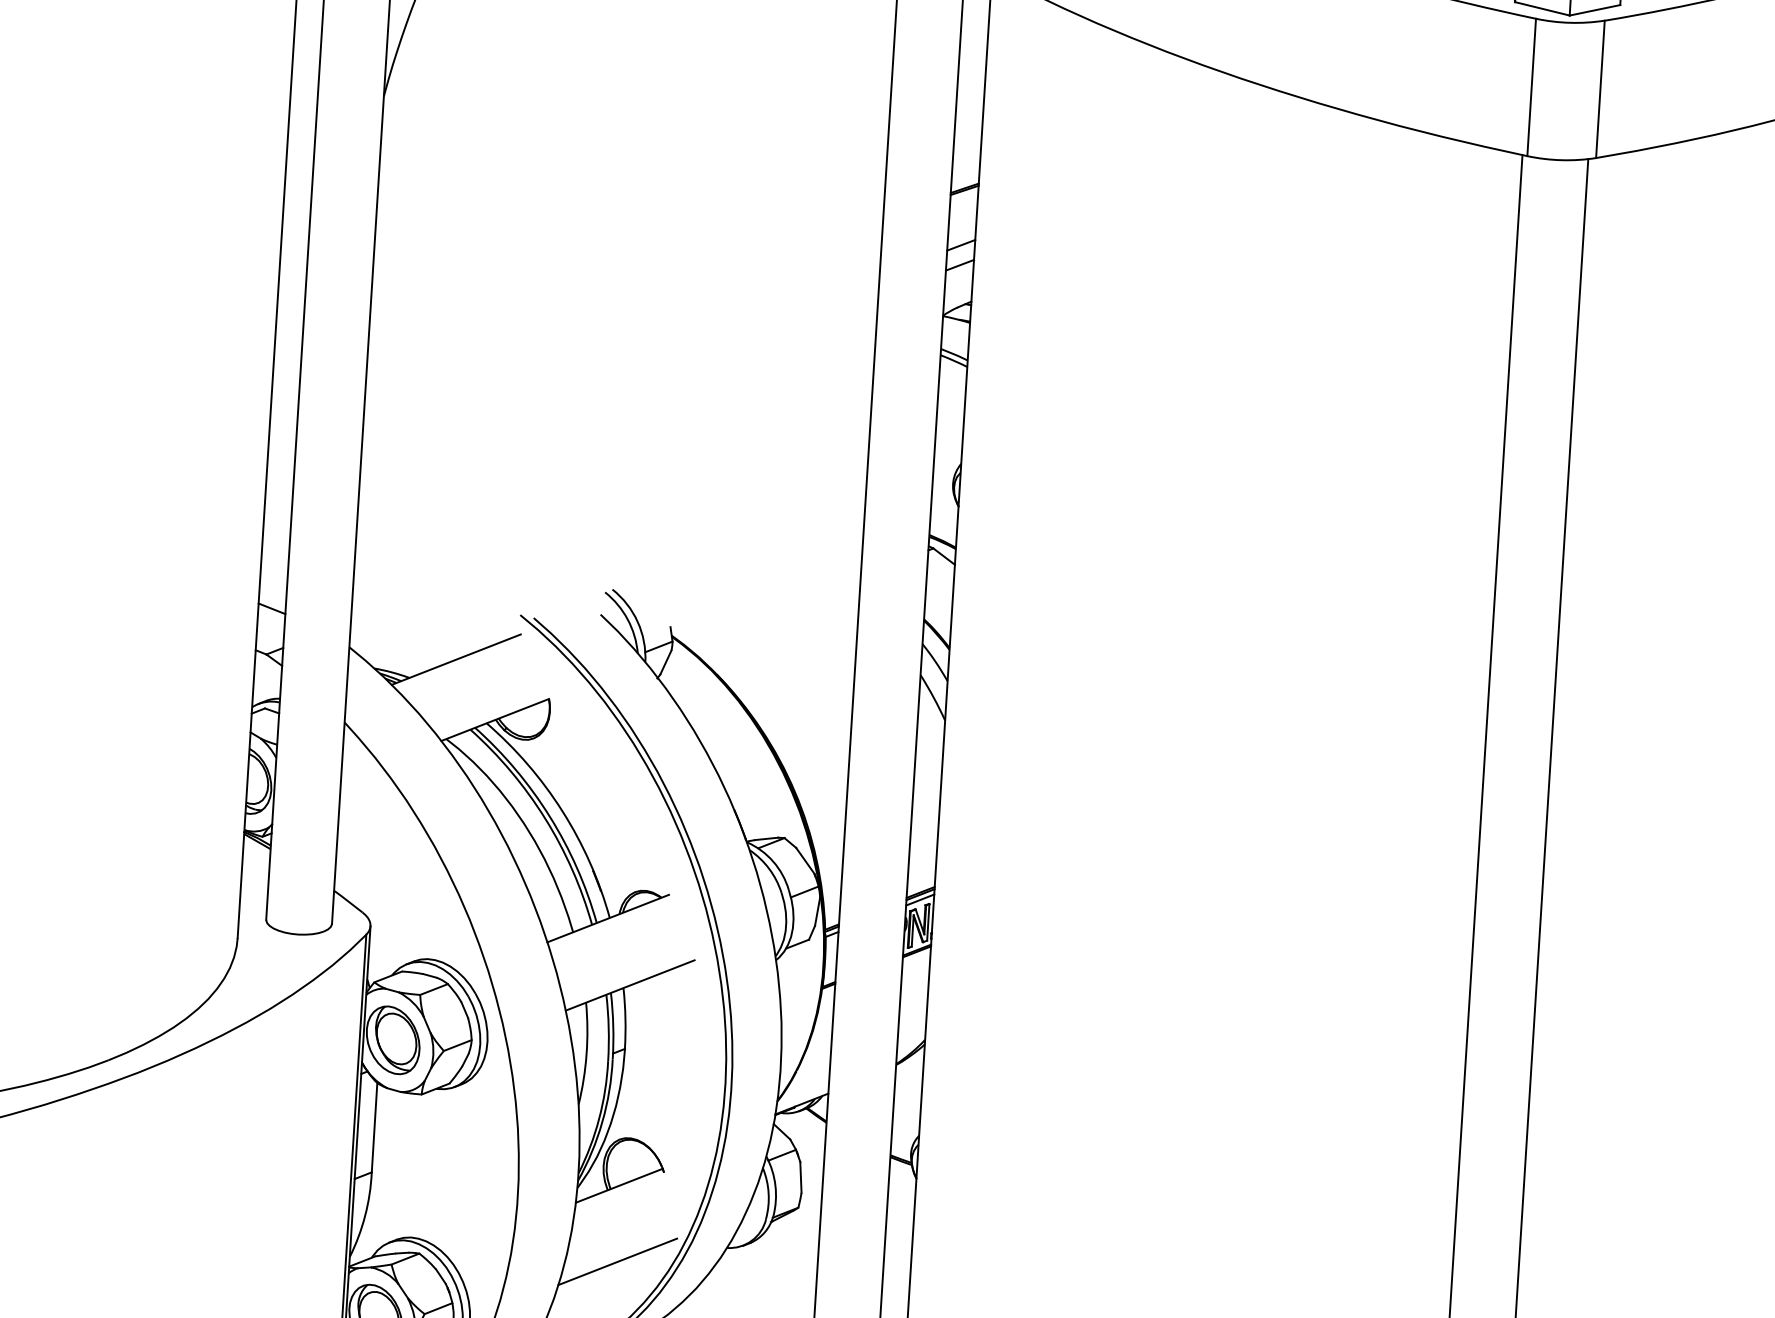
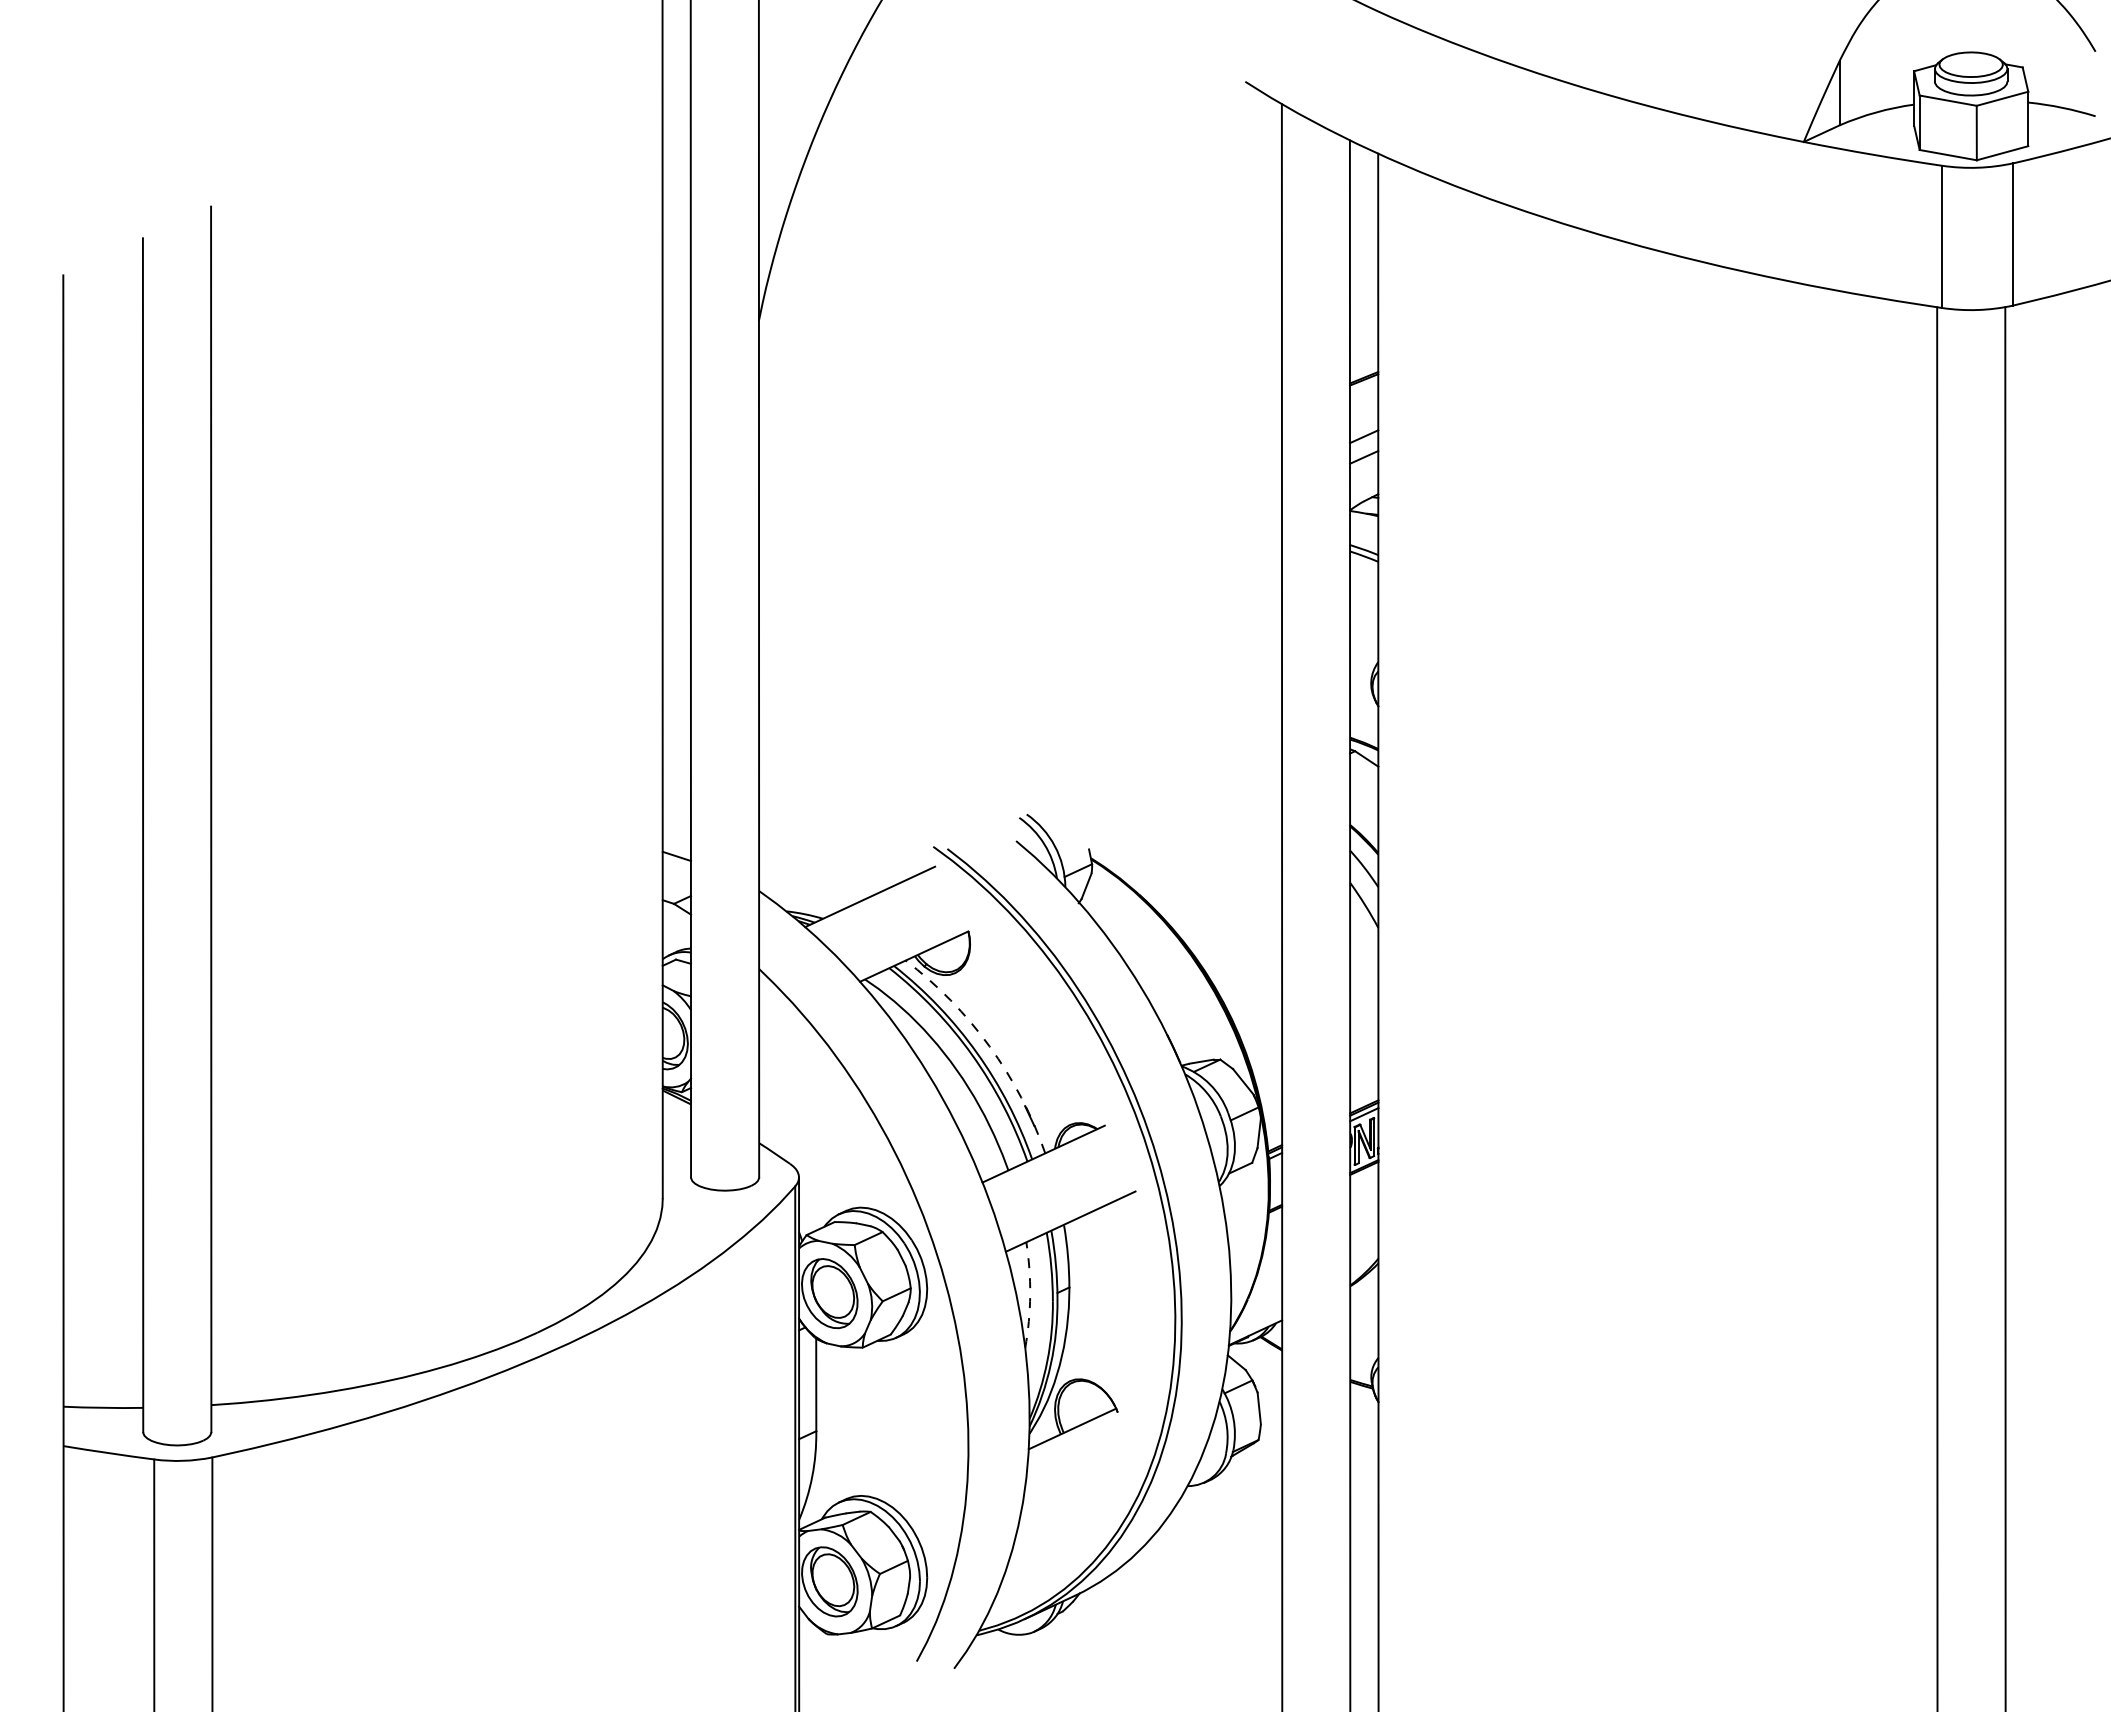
arc: (562, 811) -> (989, 1046), solid -> dashed
arc: (586, 1054) -> (1030, 1295), solid -> dashed
line: (617, 1261) -> (1075, 1507), removed

